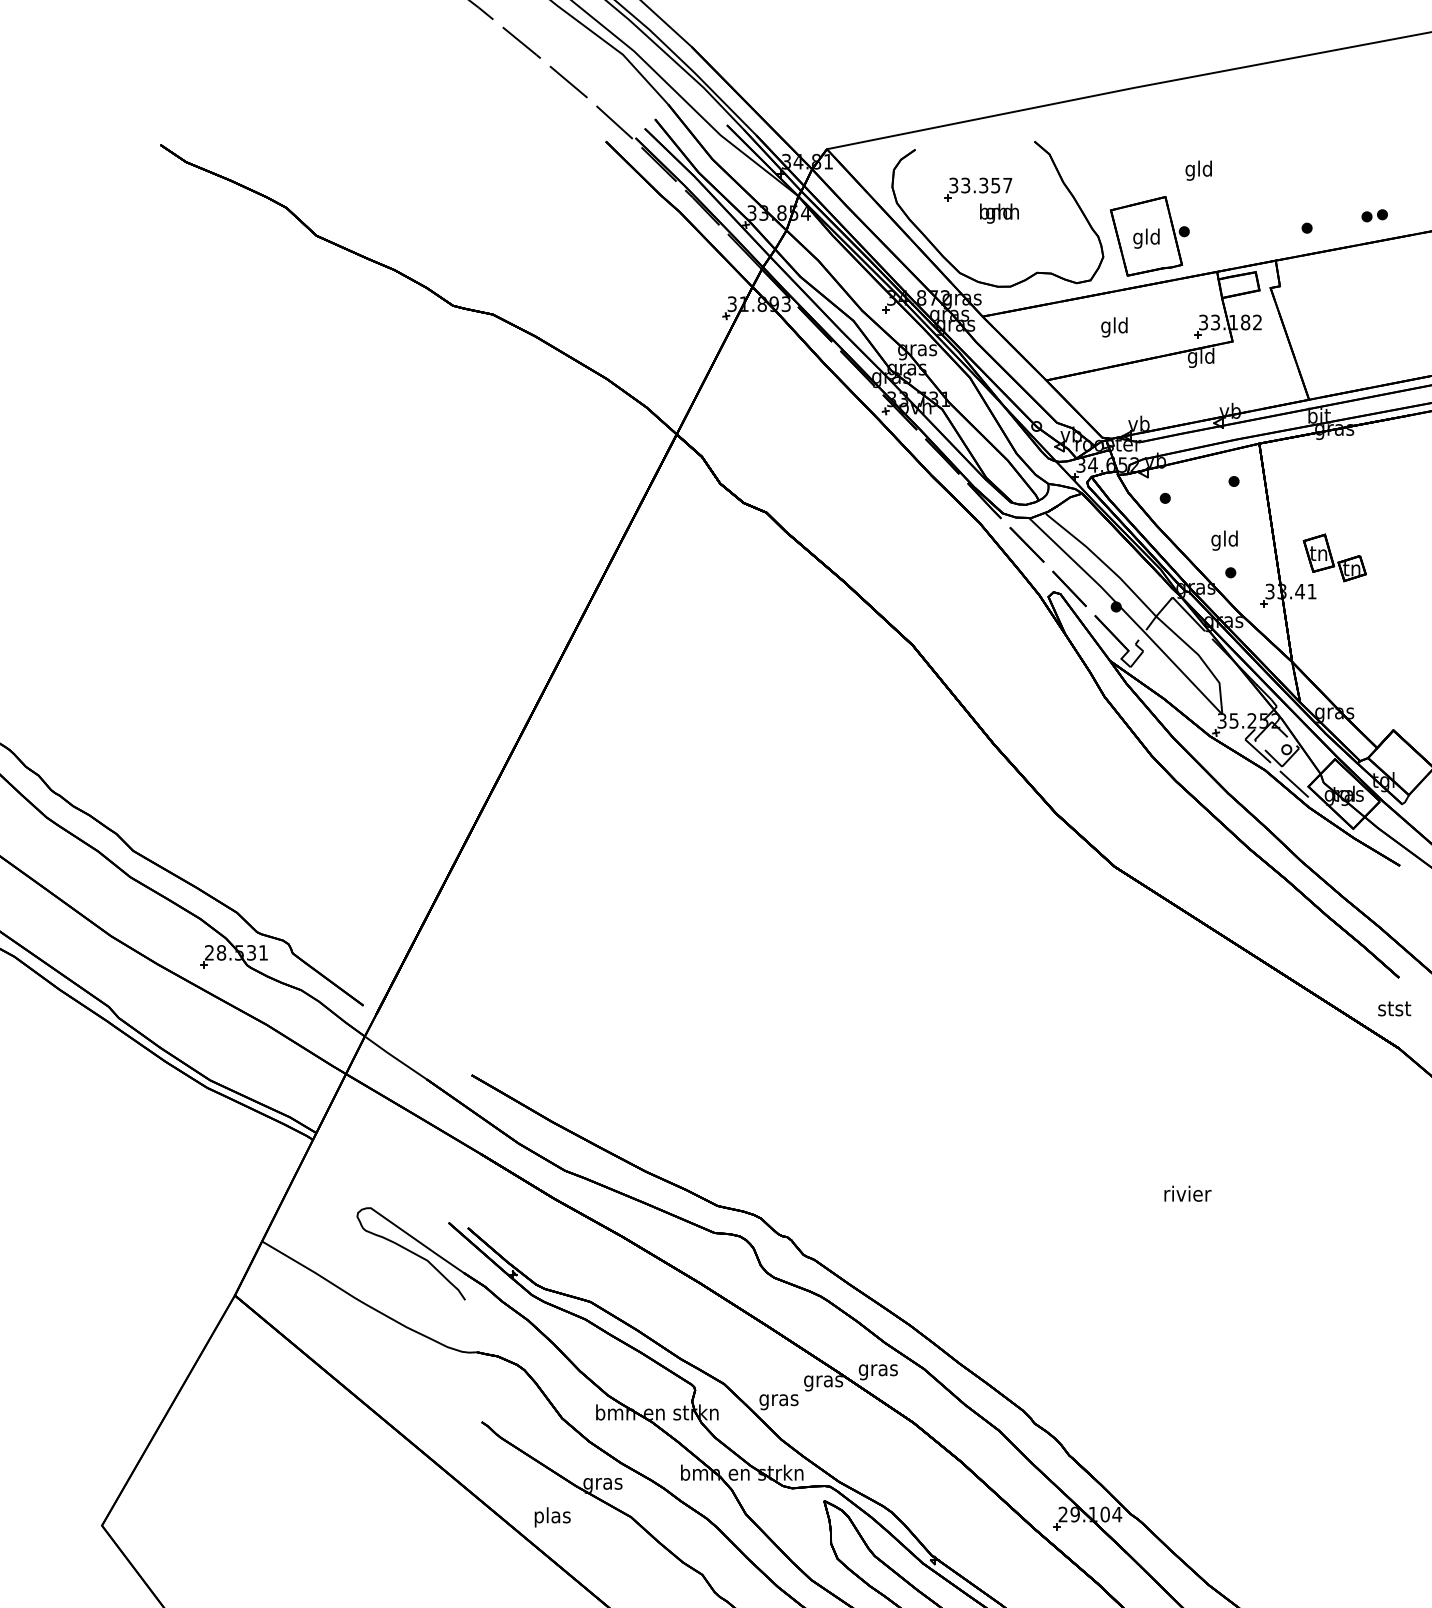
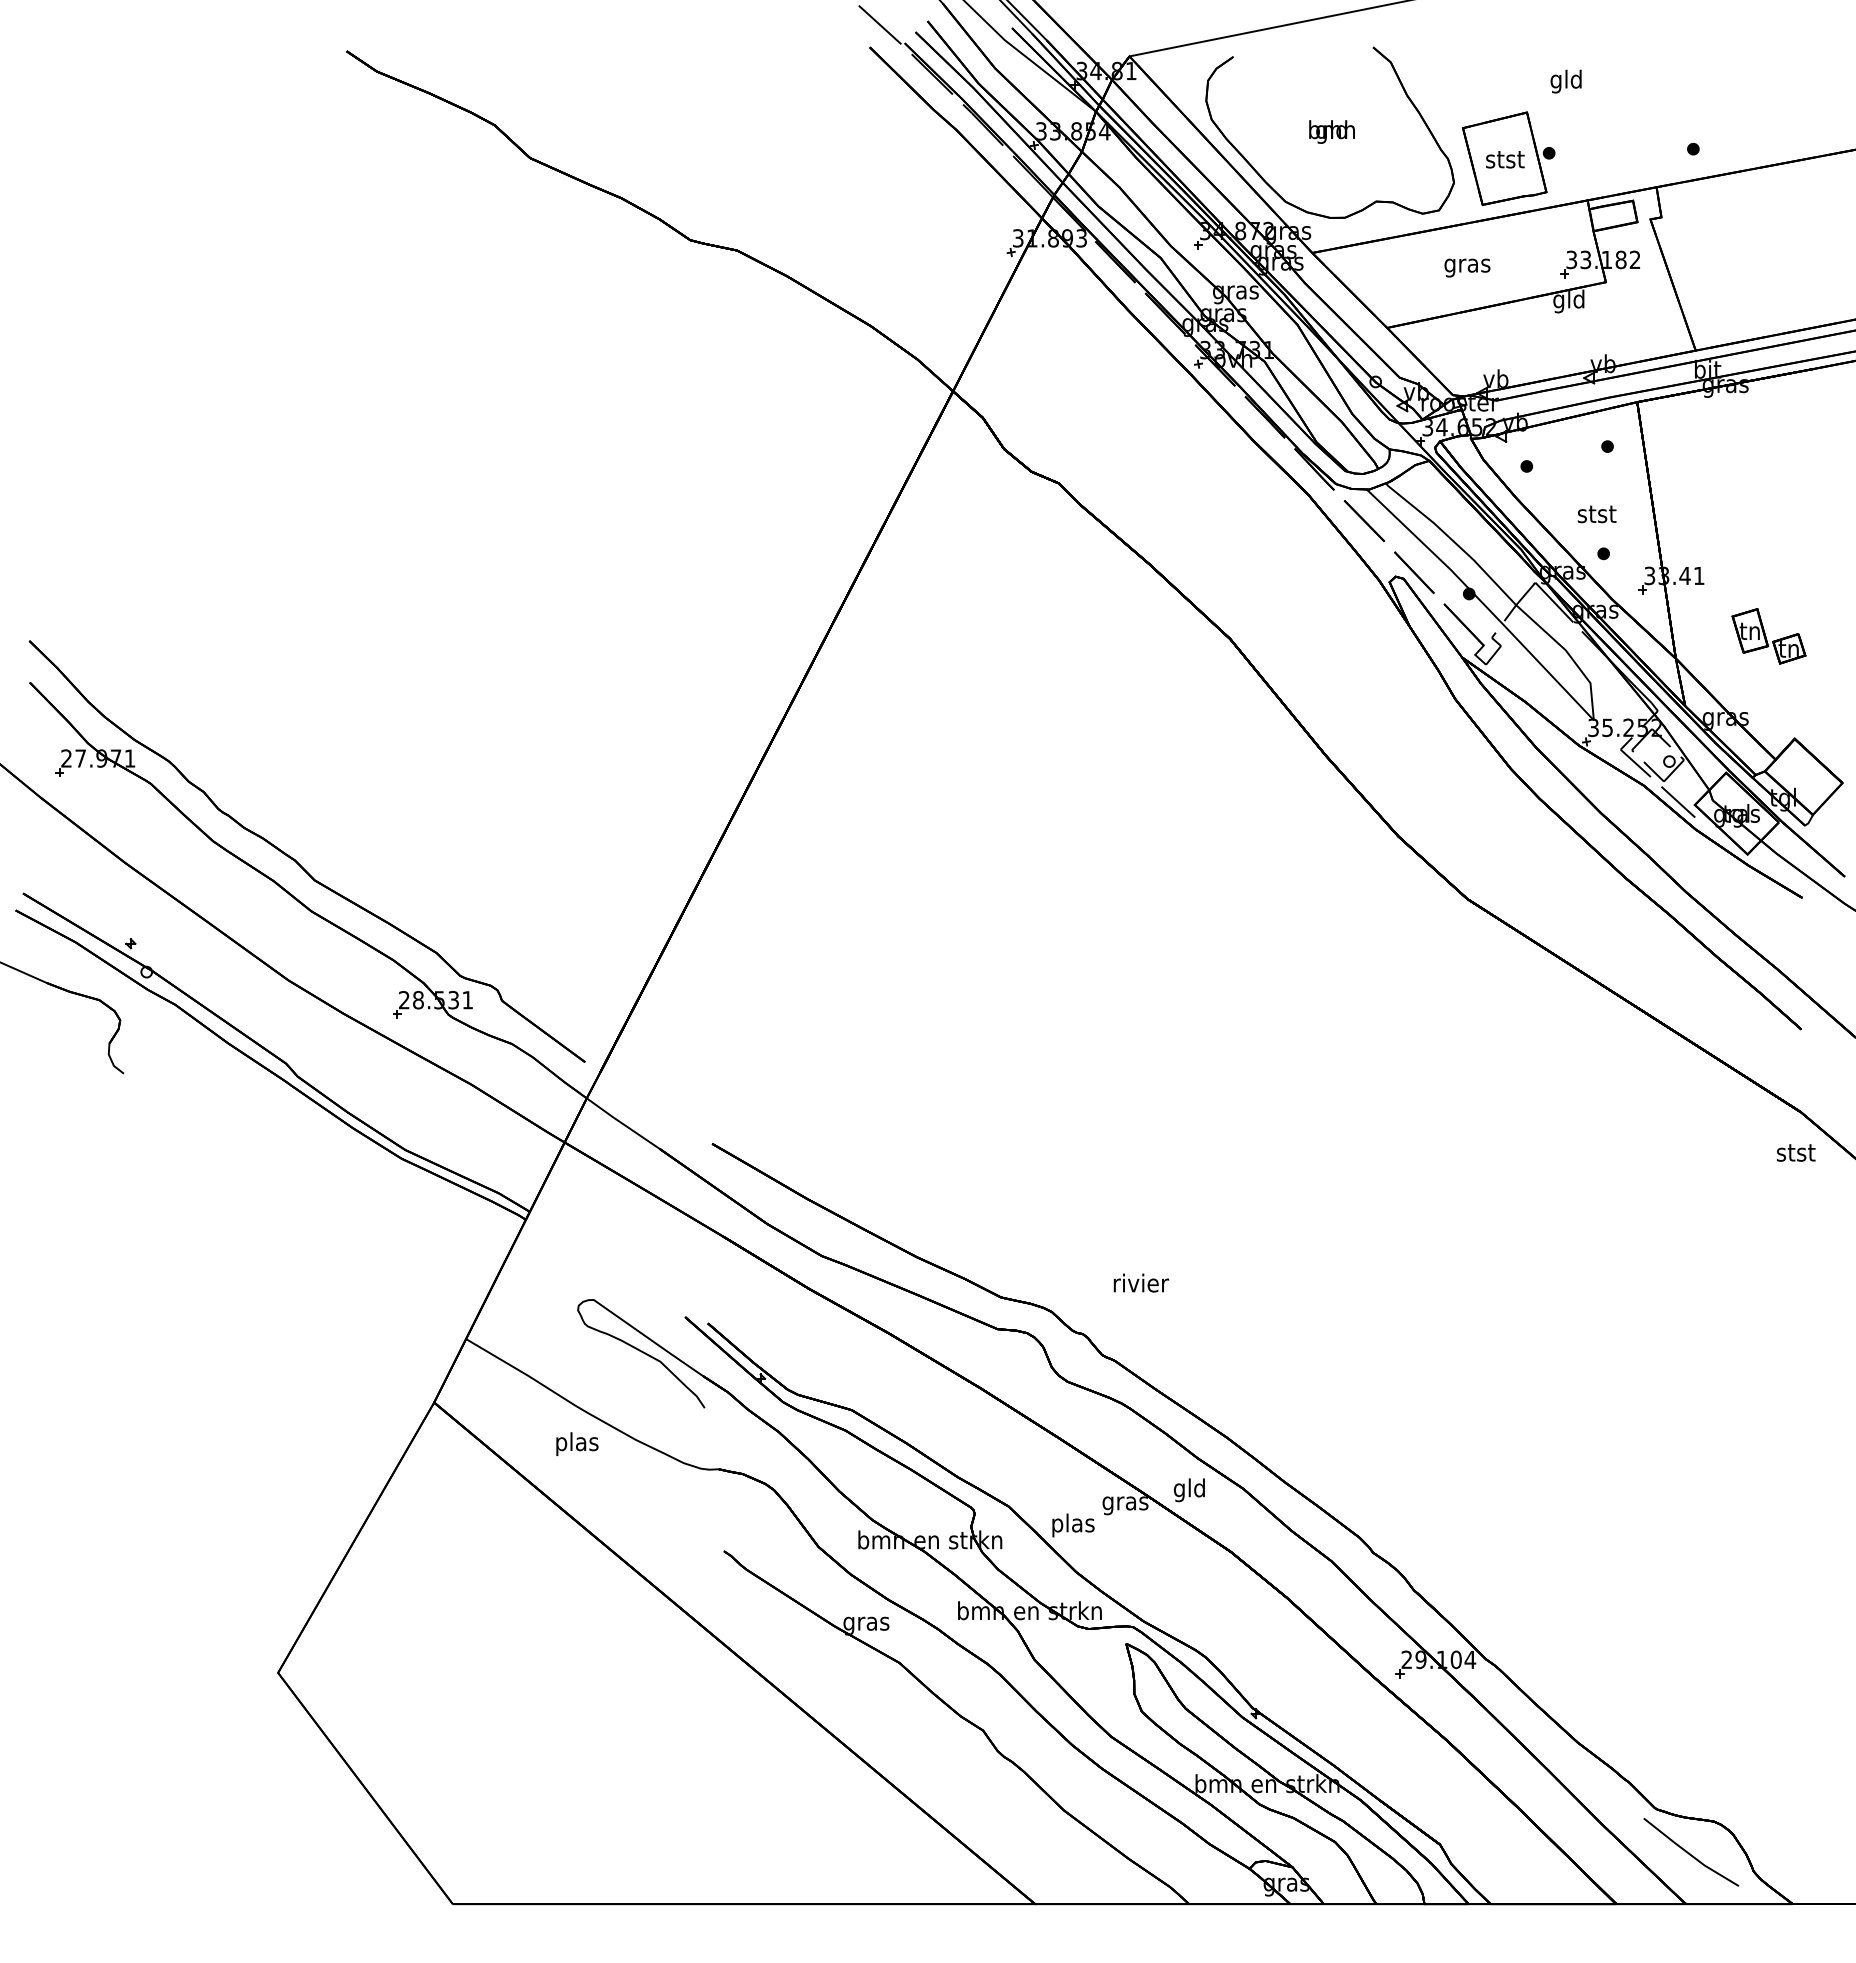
part: (977, 189) -> (1306, 103), removed
part: (1374, 215) -> (1772, 134), removed
text: (1147, 238) -> (1505, 161), gld -> stst
text: (1114, 327) -> (1467, 265), gld -> gras
text: (1224, 540) -> (1596, 515), gld -> stst
part: (1334, 558) -> (1768, 636), moved
text: (1394, 1008) -> (1796, 1152), moved
text: (1188, 1193) -> (1141, 1282), moved
text: (878, 1370) -> (1189, 1490), gras -> gld
text: (779, 1400) -> (1073, 1525), gras -> plas
text: (552, 1516) -> (577, 1443), moved

